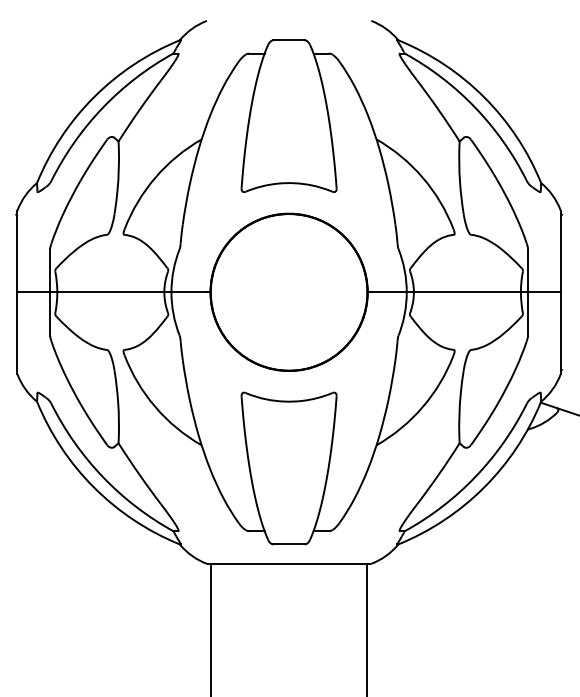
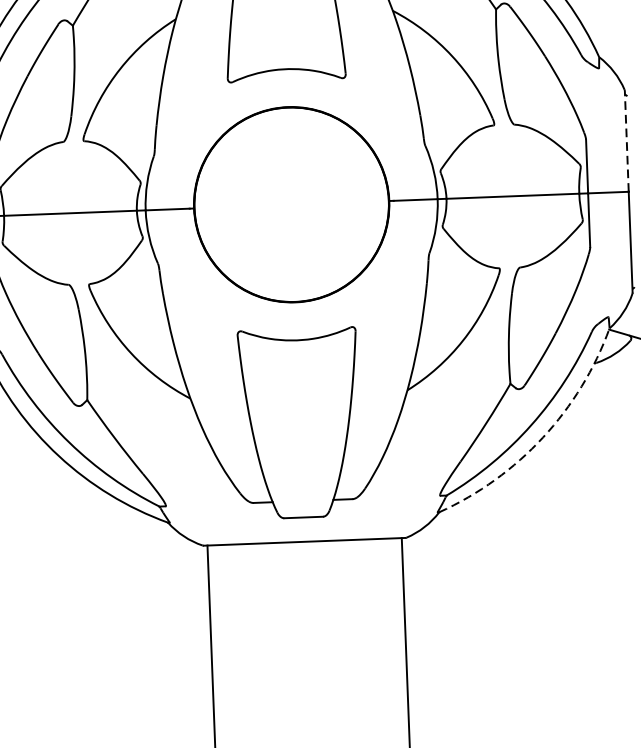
line: (560, 251) -> (626, 141), solid -> dashed
arc: (484, 487) -> (543, 437), solid -> dashed

